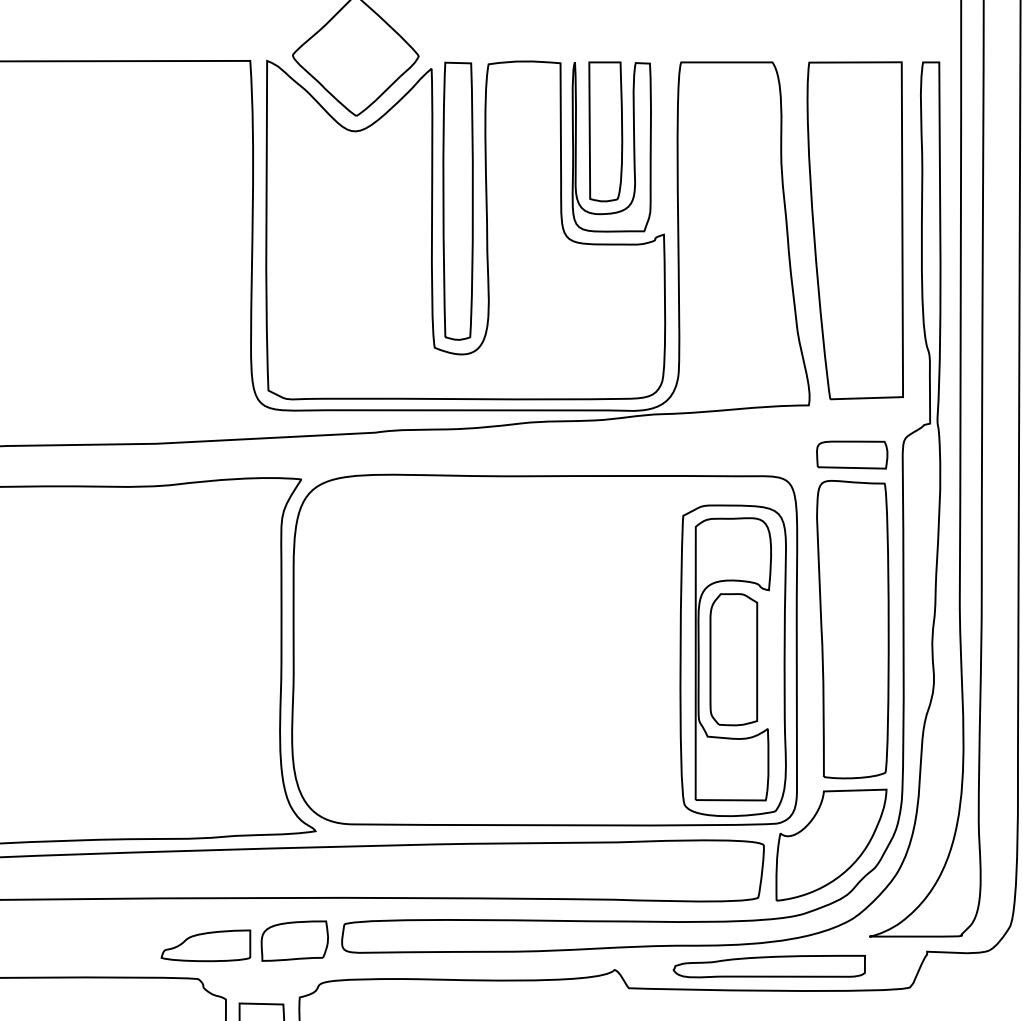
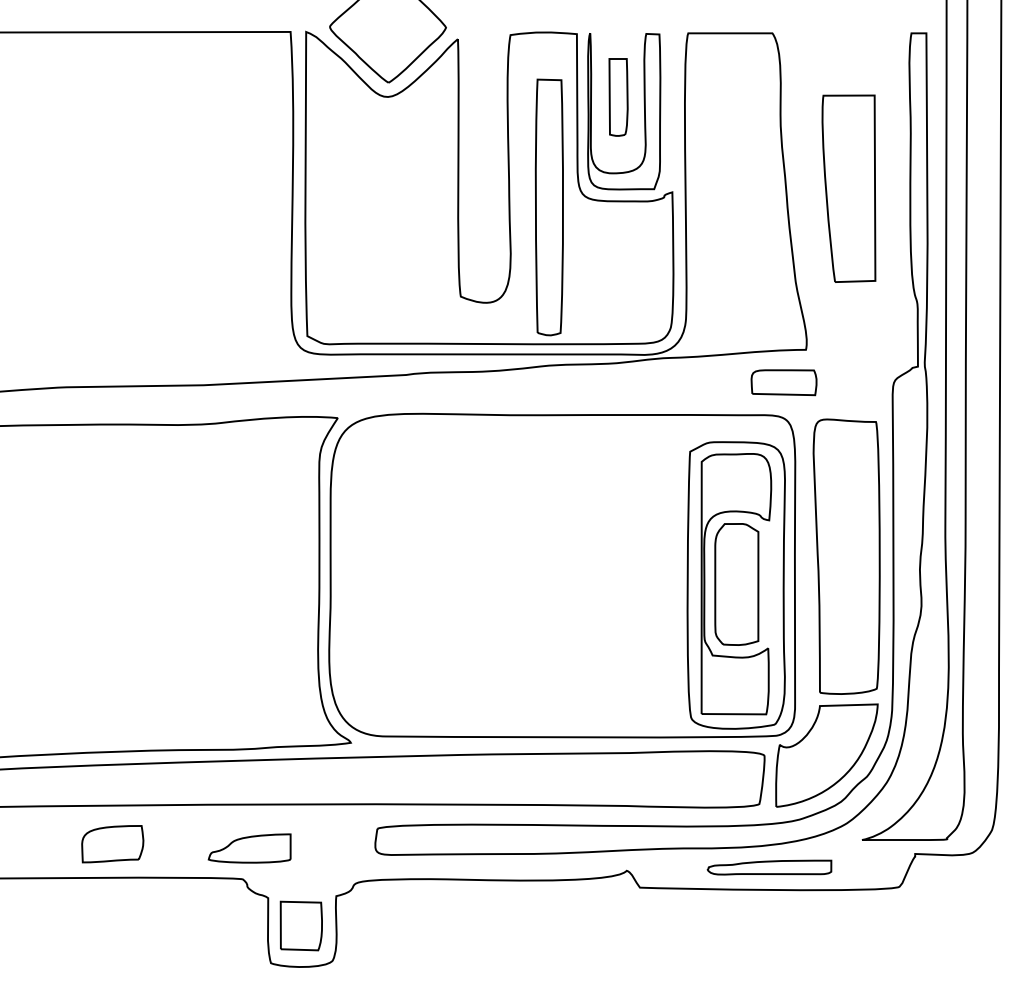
part: (605, 131) -> (618, 97), size x0.6
part: (457, 201) -> (548, 207), moved
part: (854, 230) -> (848, 188), size x0.6
part: (851, 454) -> (783, 382), moved
part: (294, 941) -> (112, 844), moved
part: (769, 966) -> (769, 867), size x0.7

